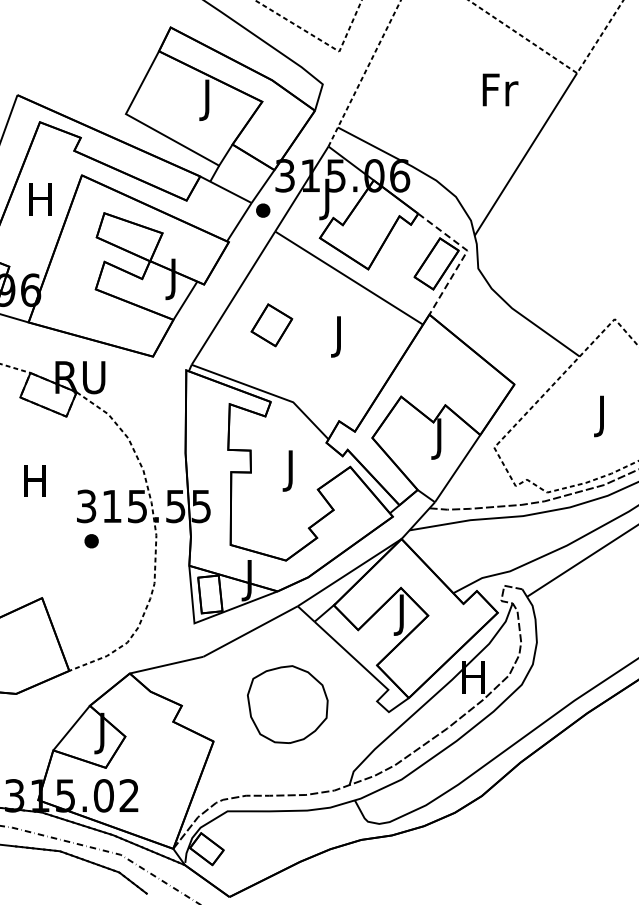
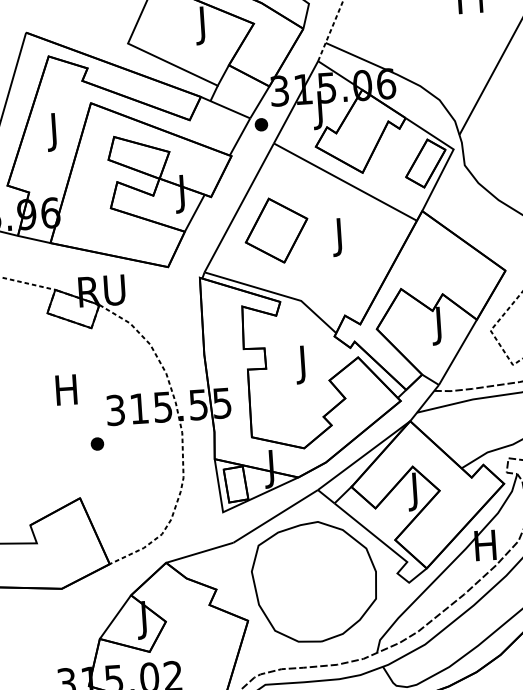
text: (40, 203) -> (54, 131), H -> J
line: (464, 255) -> (451, 154), dashed -> solid
part: (271, 325) -> (276, 230), size x1.67
part: (91, 541) -> (97, 444), moved
part: (287, 704) -> (314, 581), size x1.67

